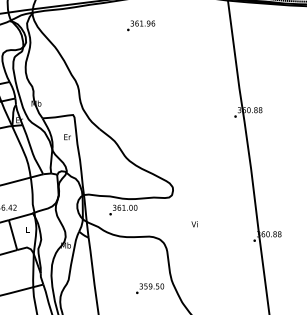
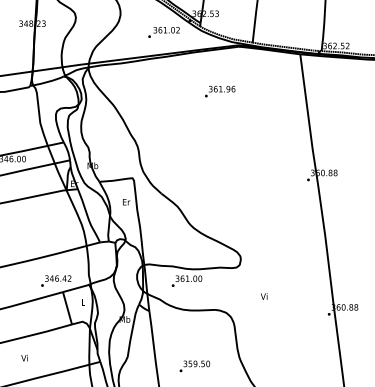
text: (141, 25) -> (220, 91), moved
text: (149, 288) -> (194, 366), moved

